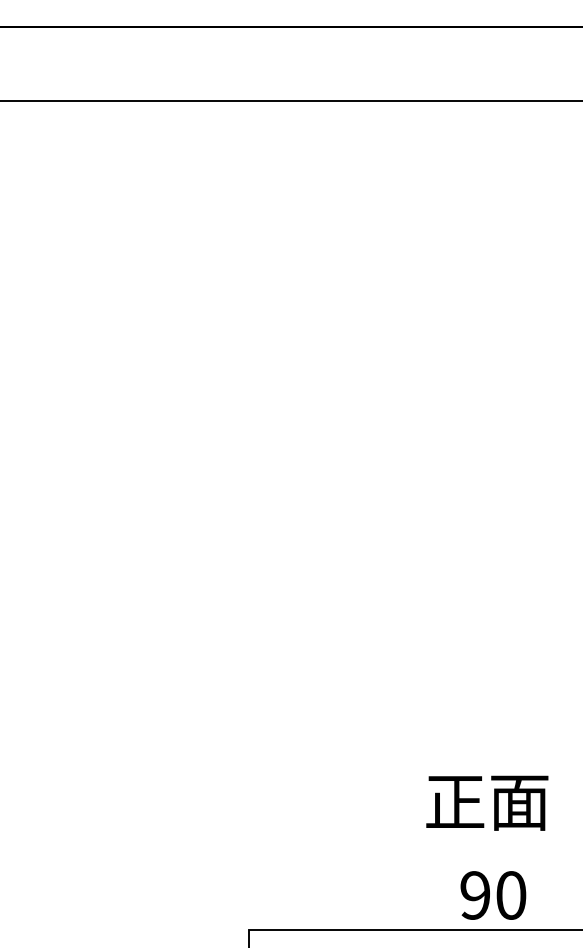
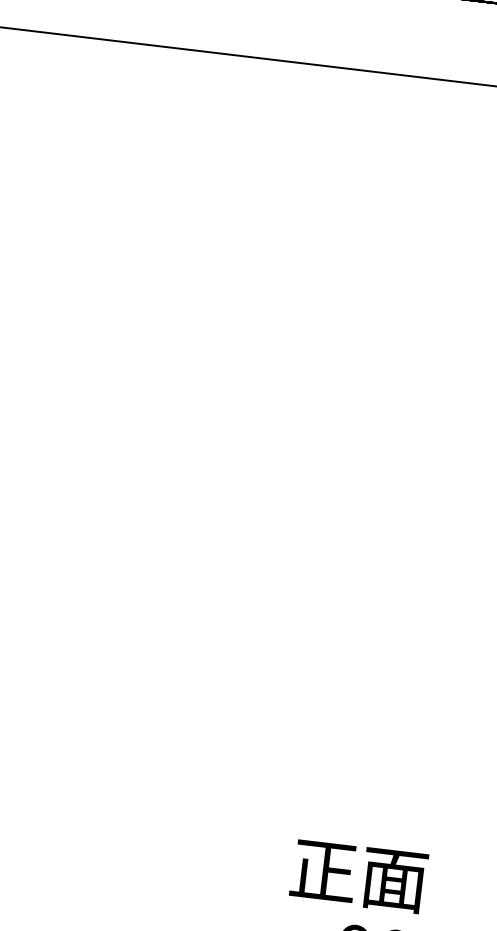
text: (487, 802) -> (359, 875), moved

